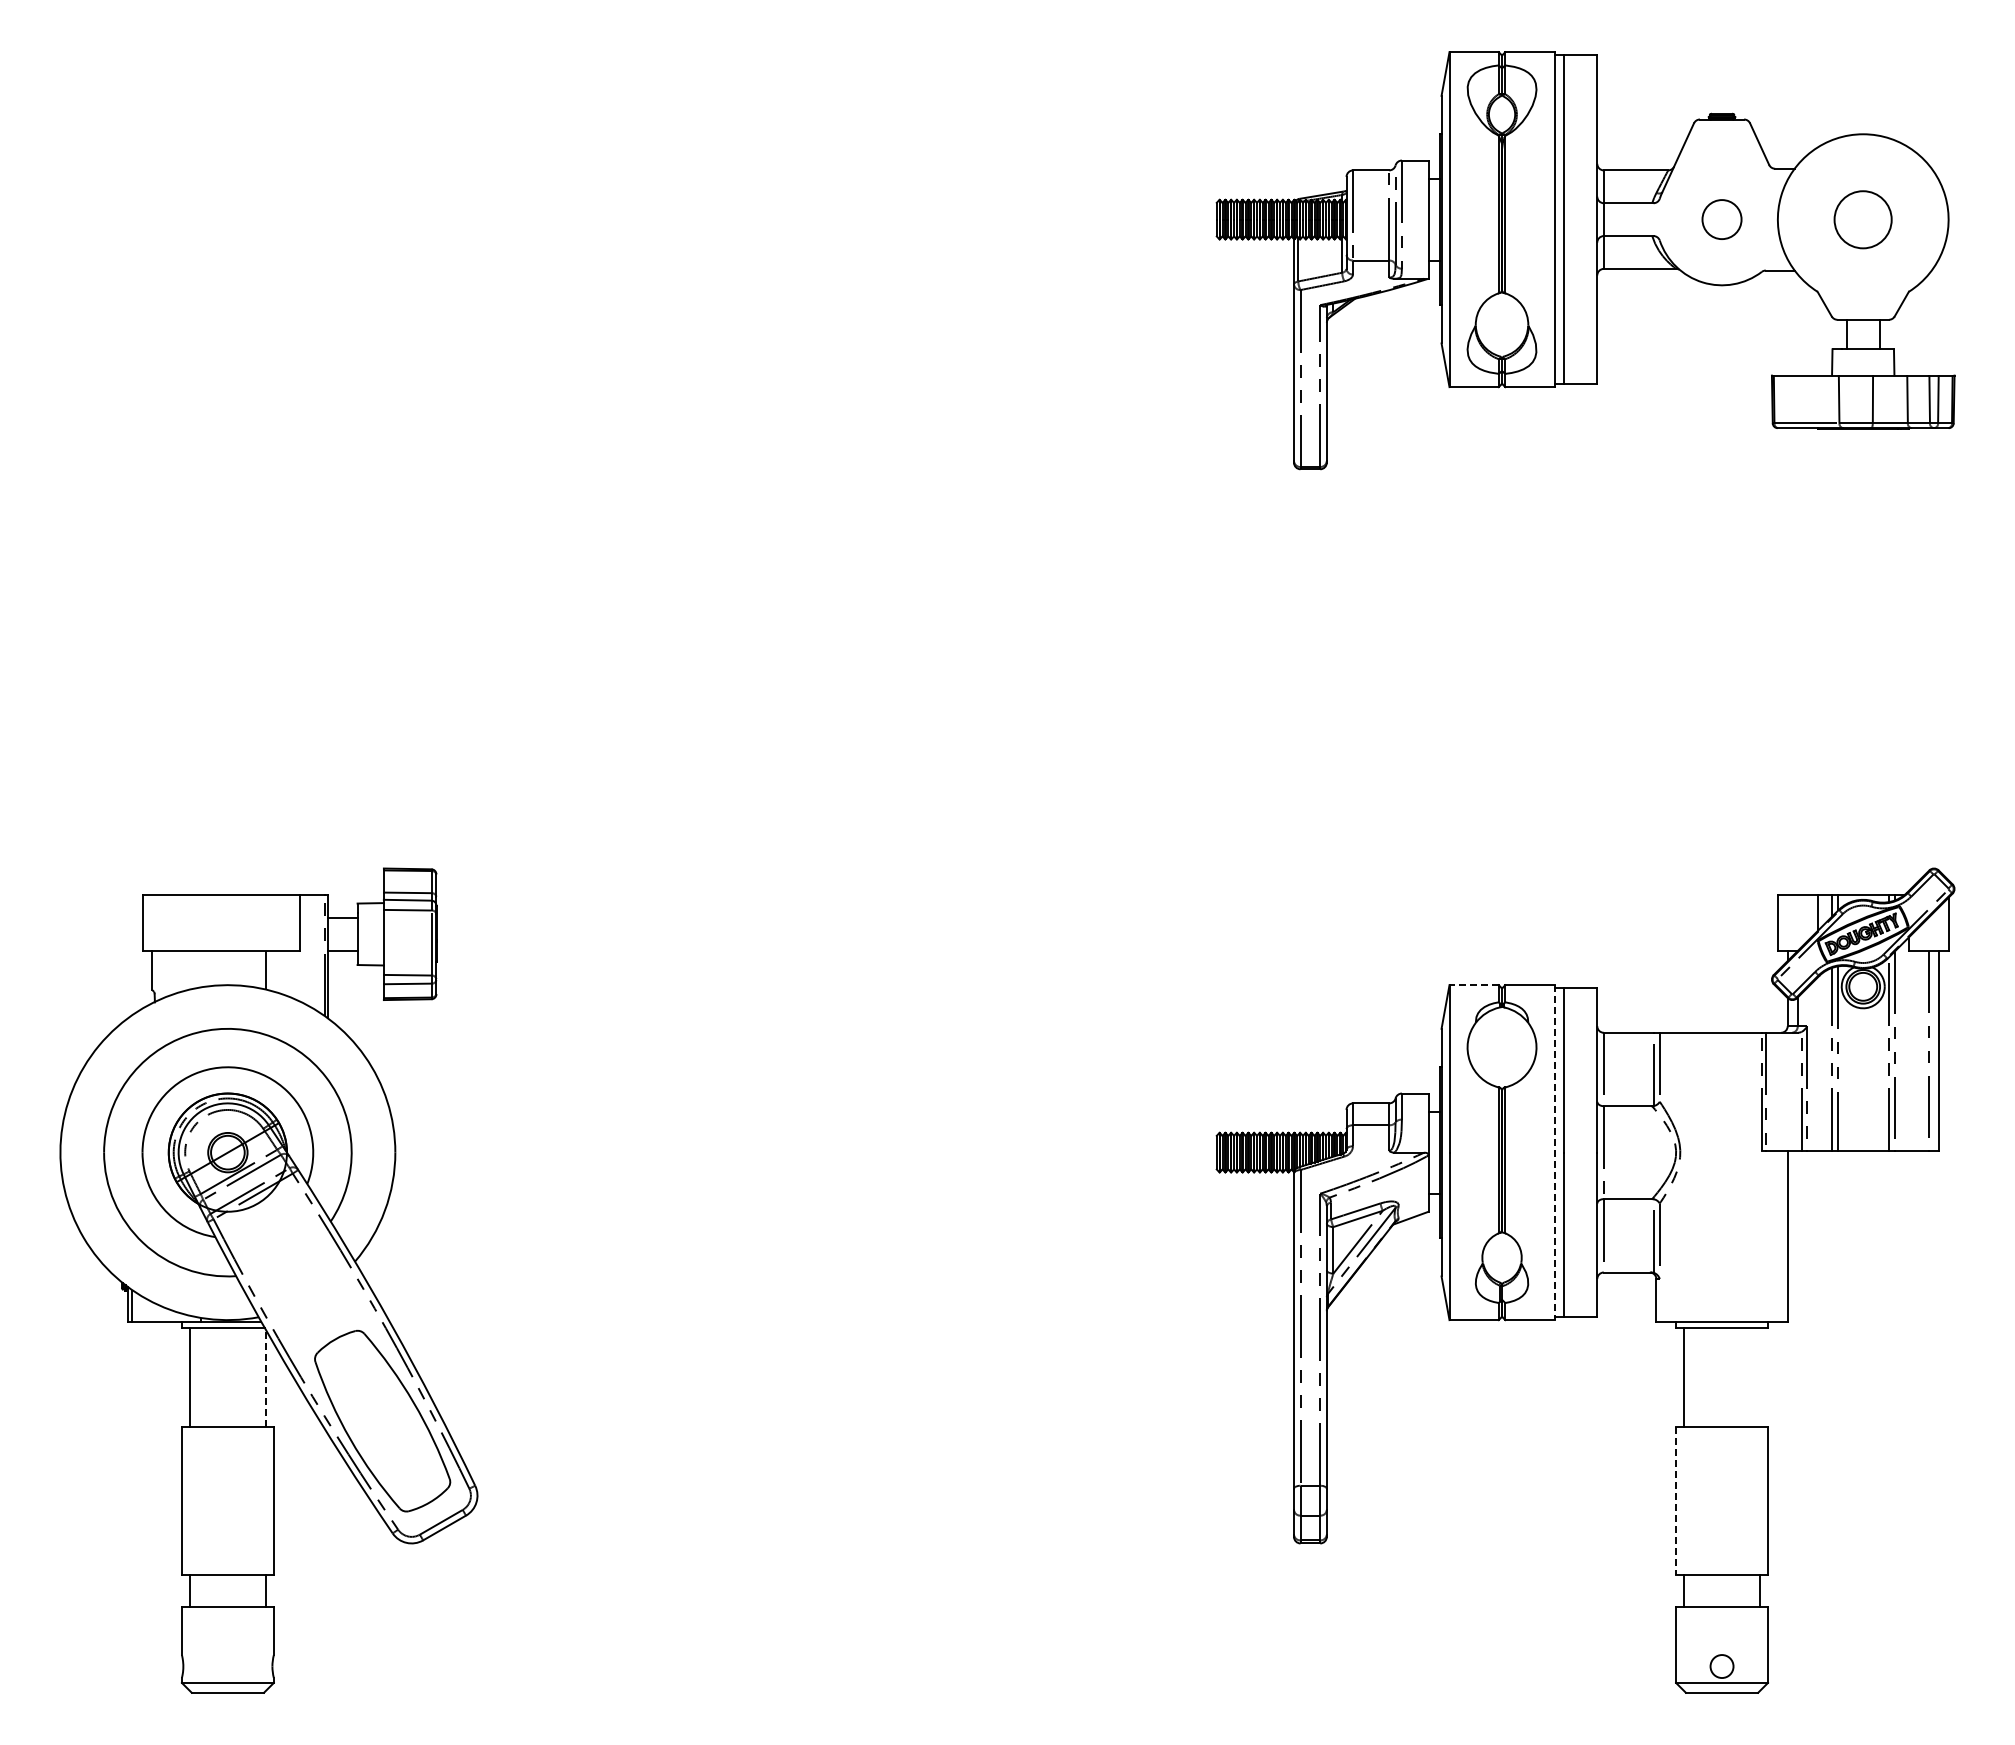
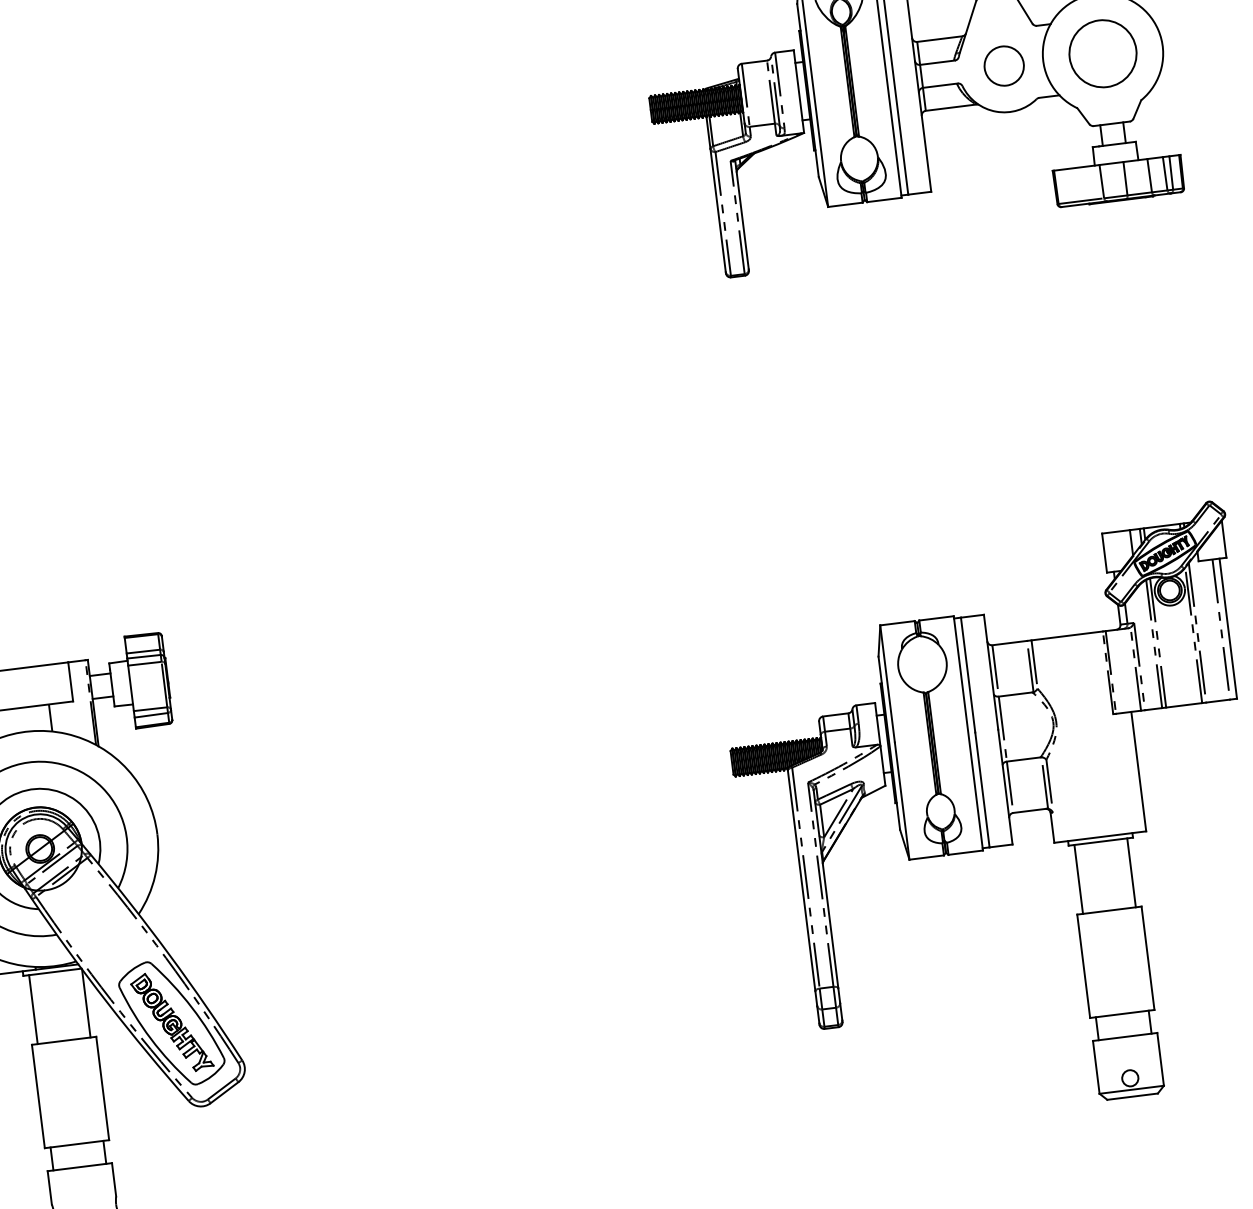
circle: (1721, 219) -> (1003, 66), size x1.43
circle: (1862, 219) -> (1102, 53), size x1.67
line: (1474, 985) -> (897, 623), dashed -> solid
line: (1554, 1153) -> (968, 733), dashed -> solid
line: (1759, 1377) -> (1131, 872), added
line: (265, 1378) -> (86, 1003), dashed -> solid
part: (382, 1419) -> (171, 1022), added
line: (1676, 1500) -> (1083, 966), dashed -> solid

